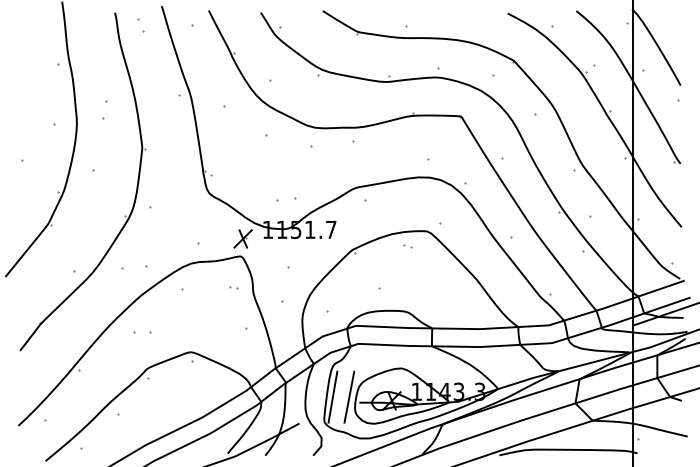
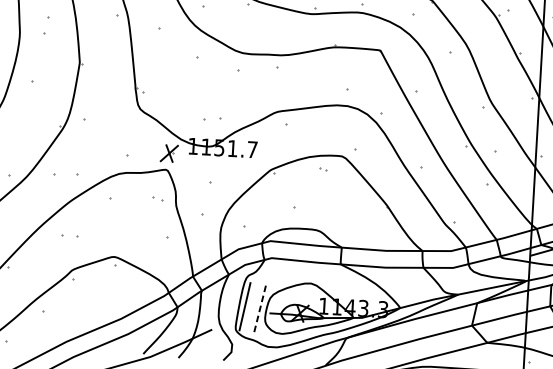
part: (233, 287) -> (157, 198), size x1.6
line: (349, 397) -> (260, 307), solid -> dashed

